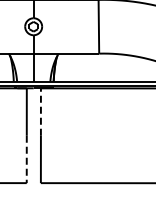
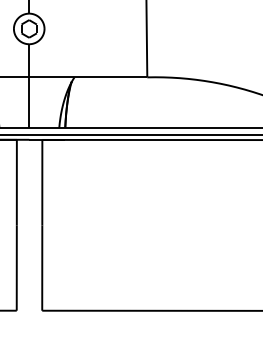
line: (40, 112) -> (41, 183), dashed -> solid
line: (26, 159) -> (16, 268), dashed -> solid

